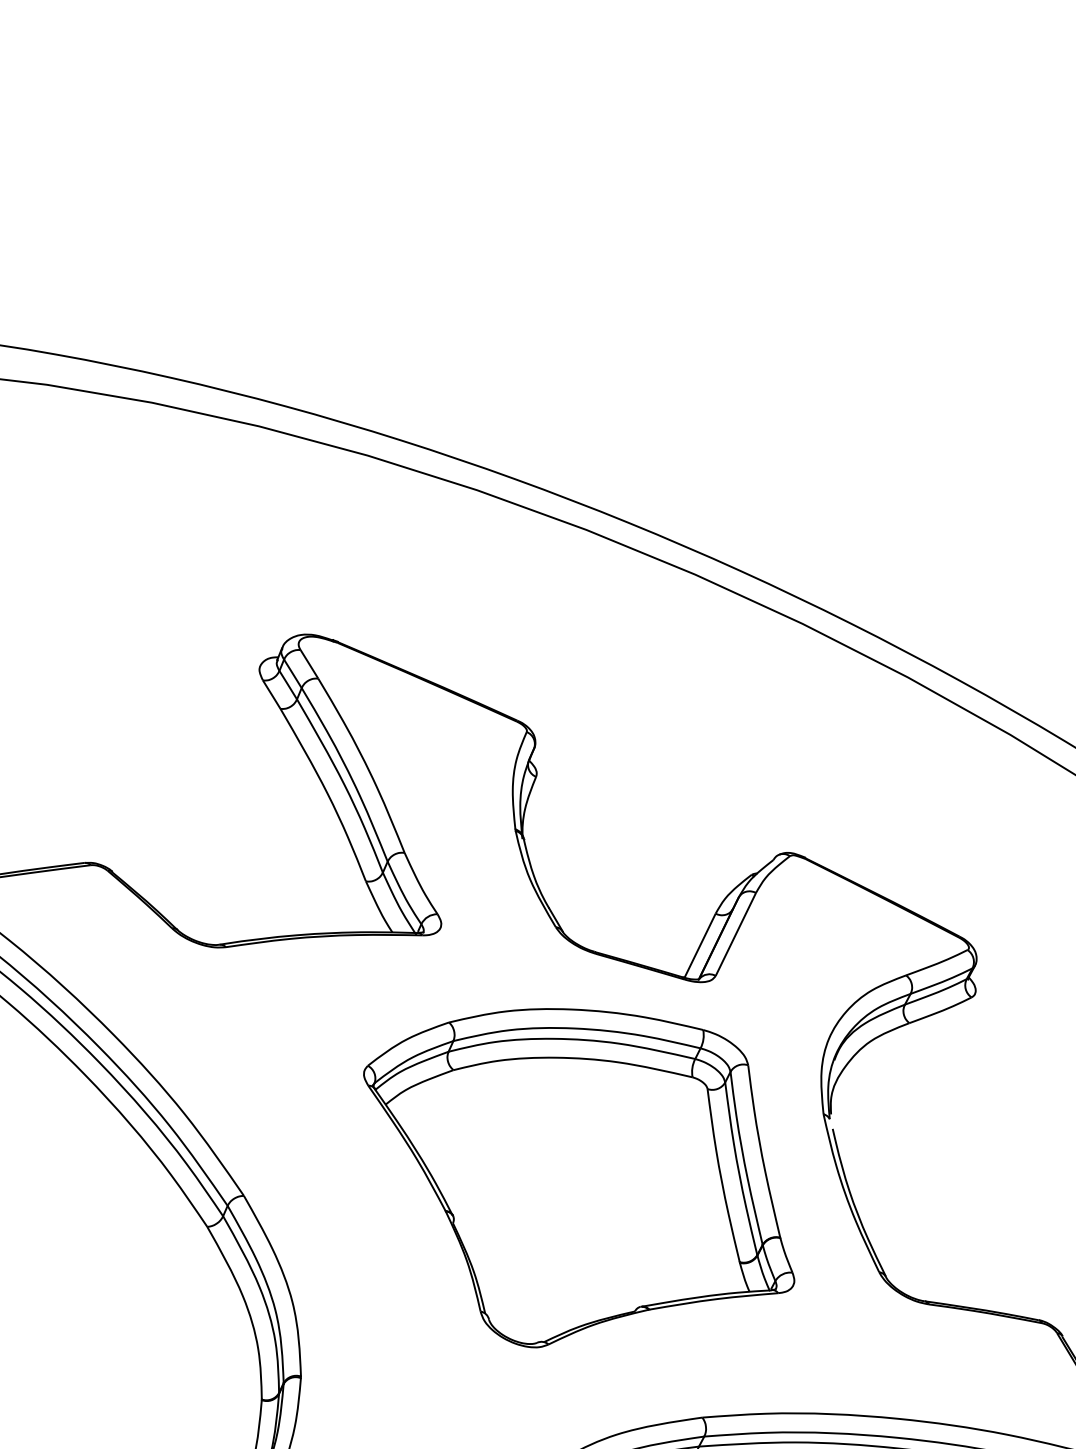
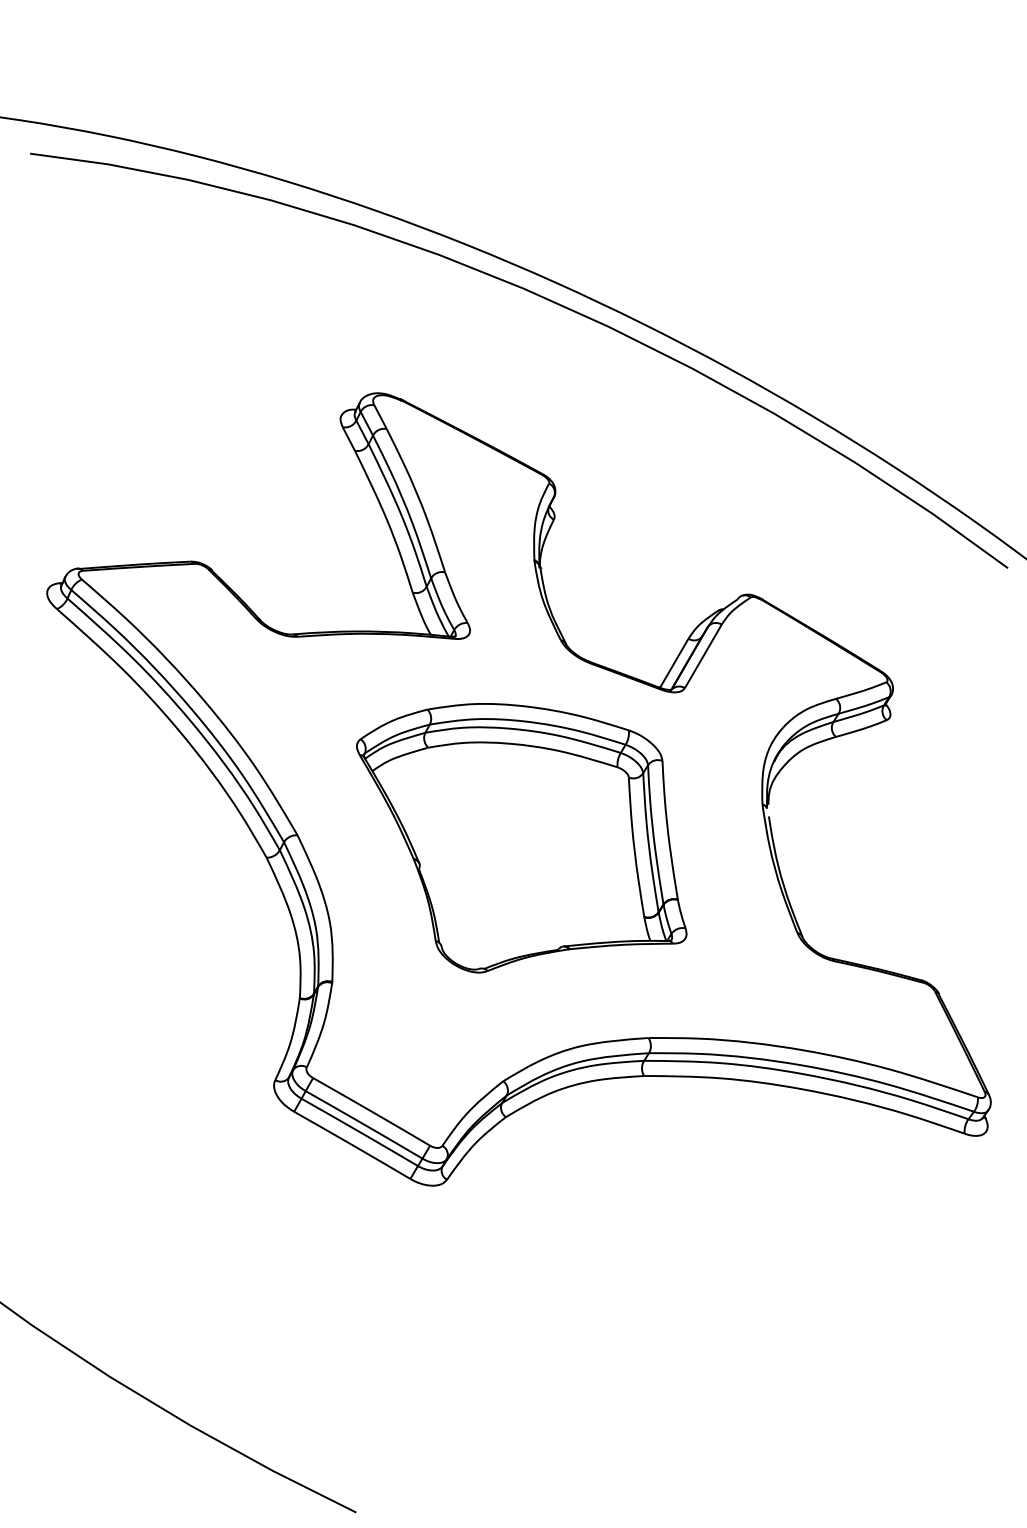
part: (578, 1175) -> (521, 838), moved

